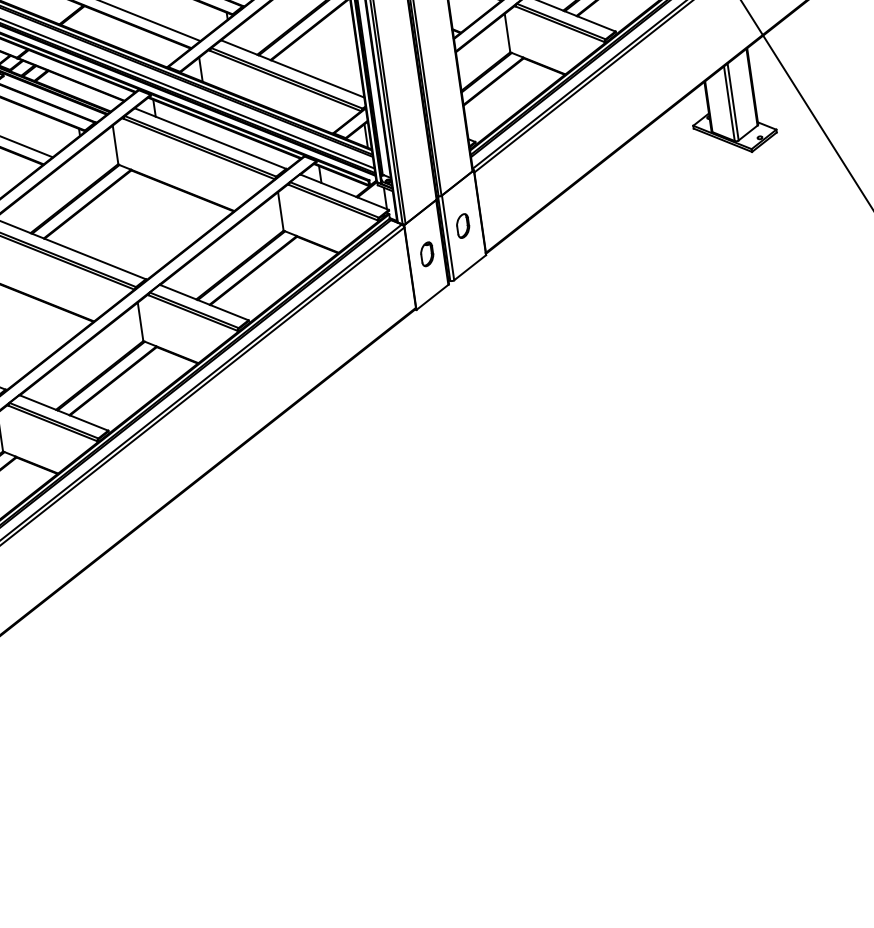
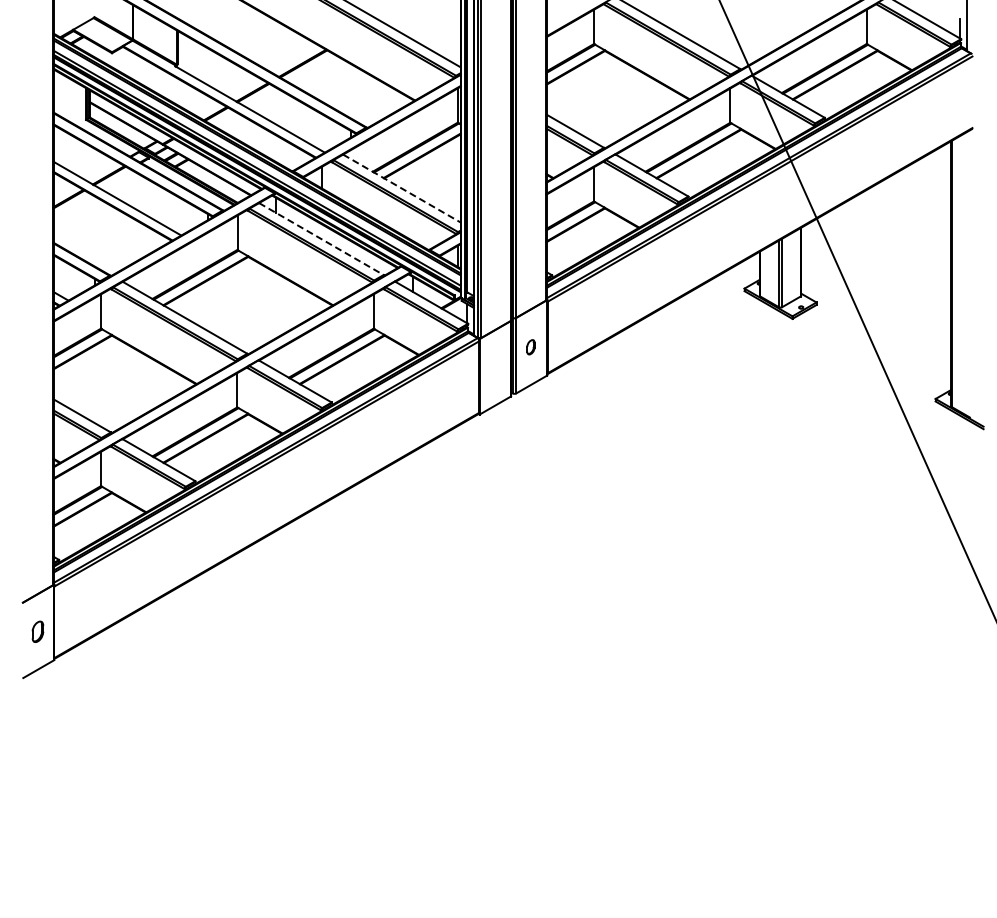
line: (292, 68) -> (401, 188), solid -> dashed
line: (210, 139) -> (321, 239), solid -> dashed
part: (462, 226) -> (530, 347), size x0.7
part: (426, 254) -> (495, 367), removed

